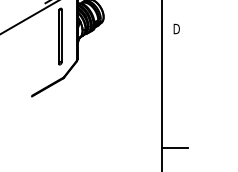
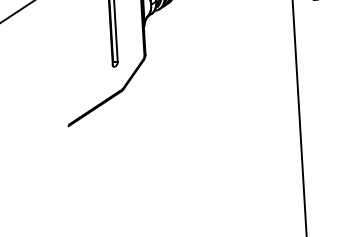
line: (175, 147) -> (327, 201), removed

